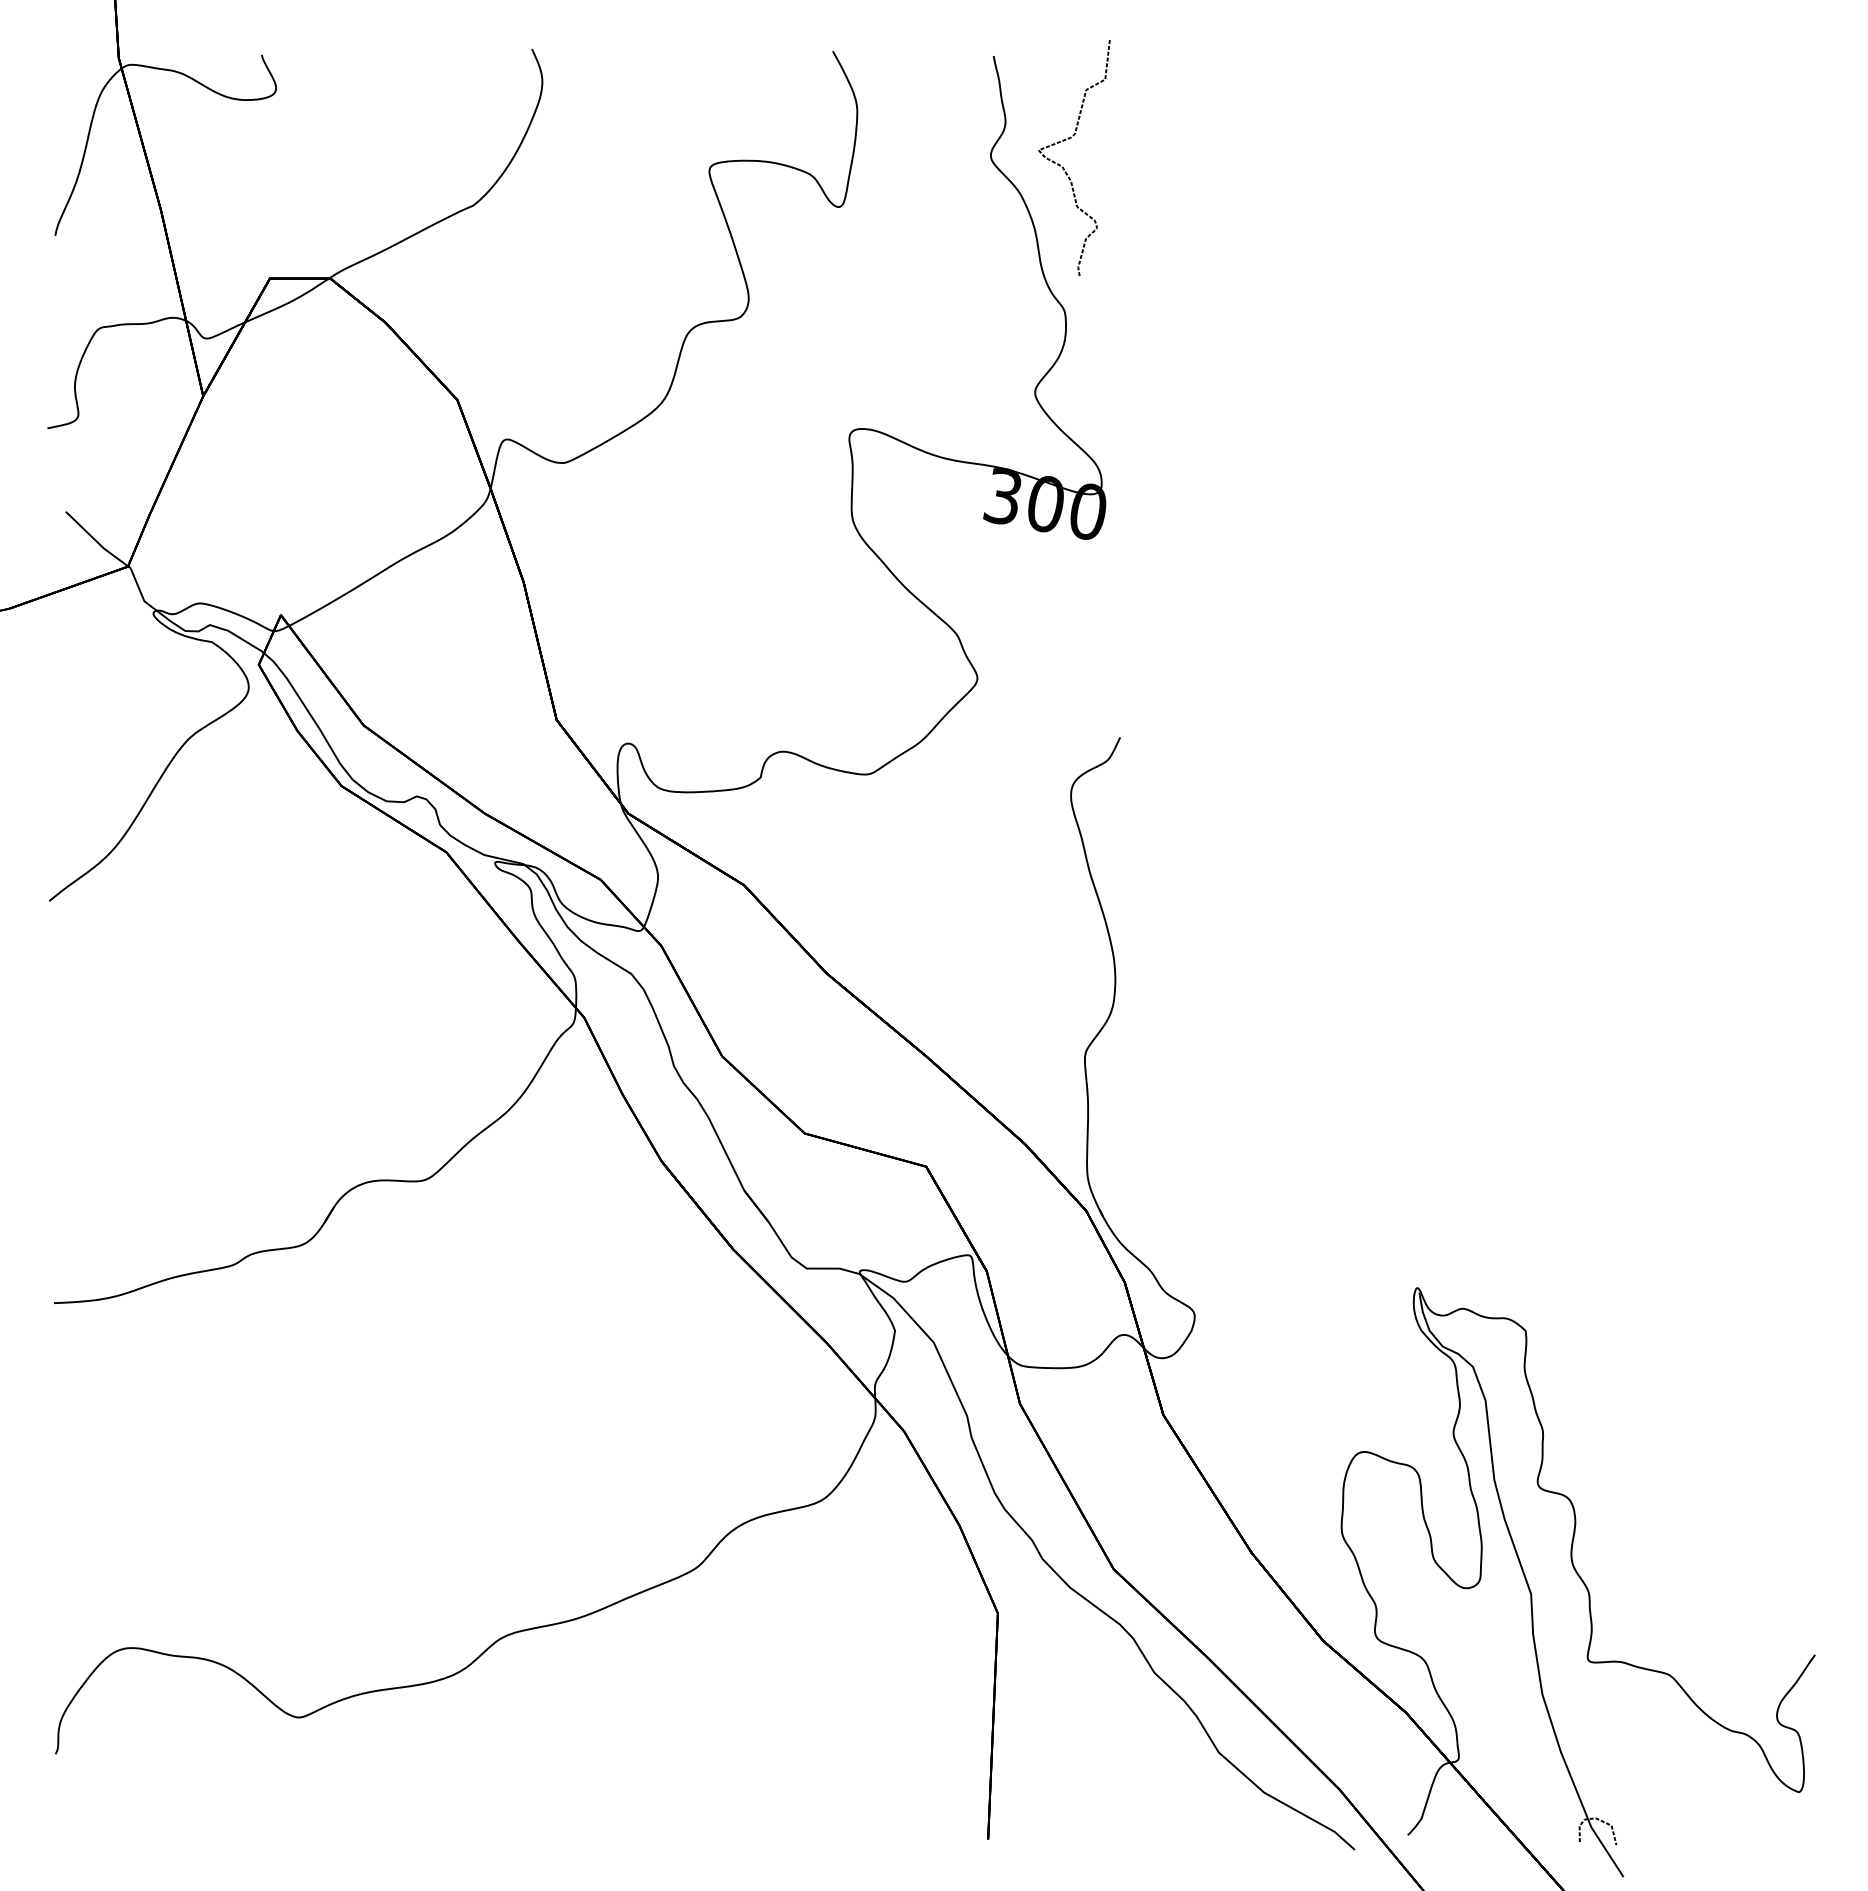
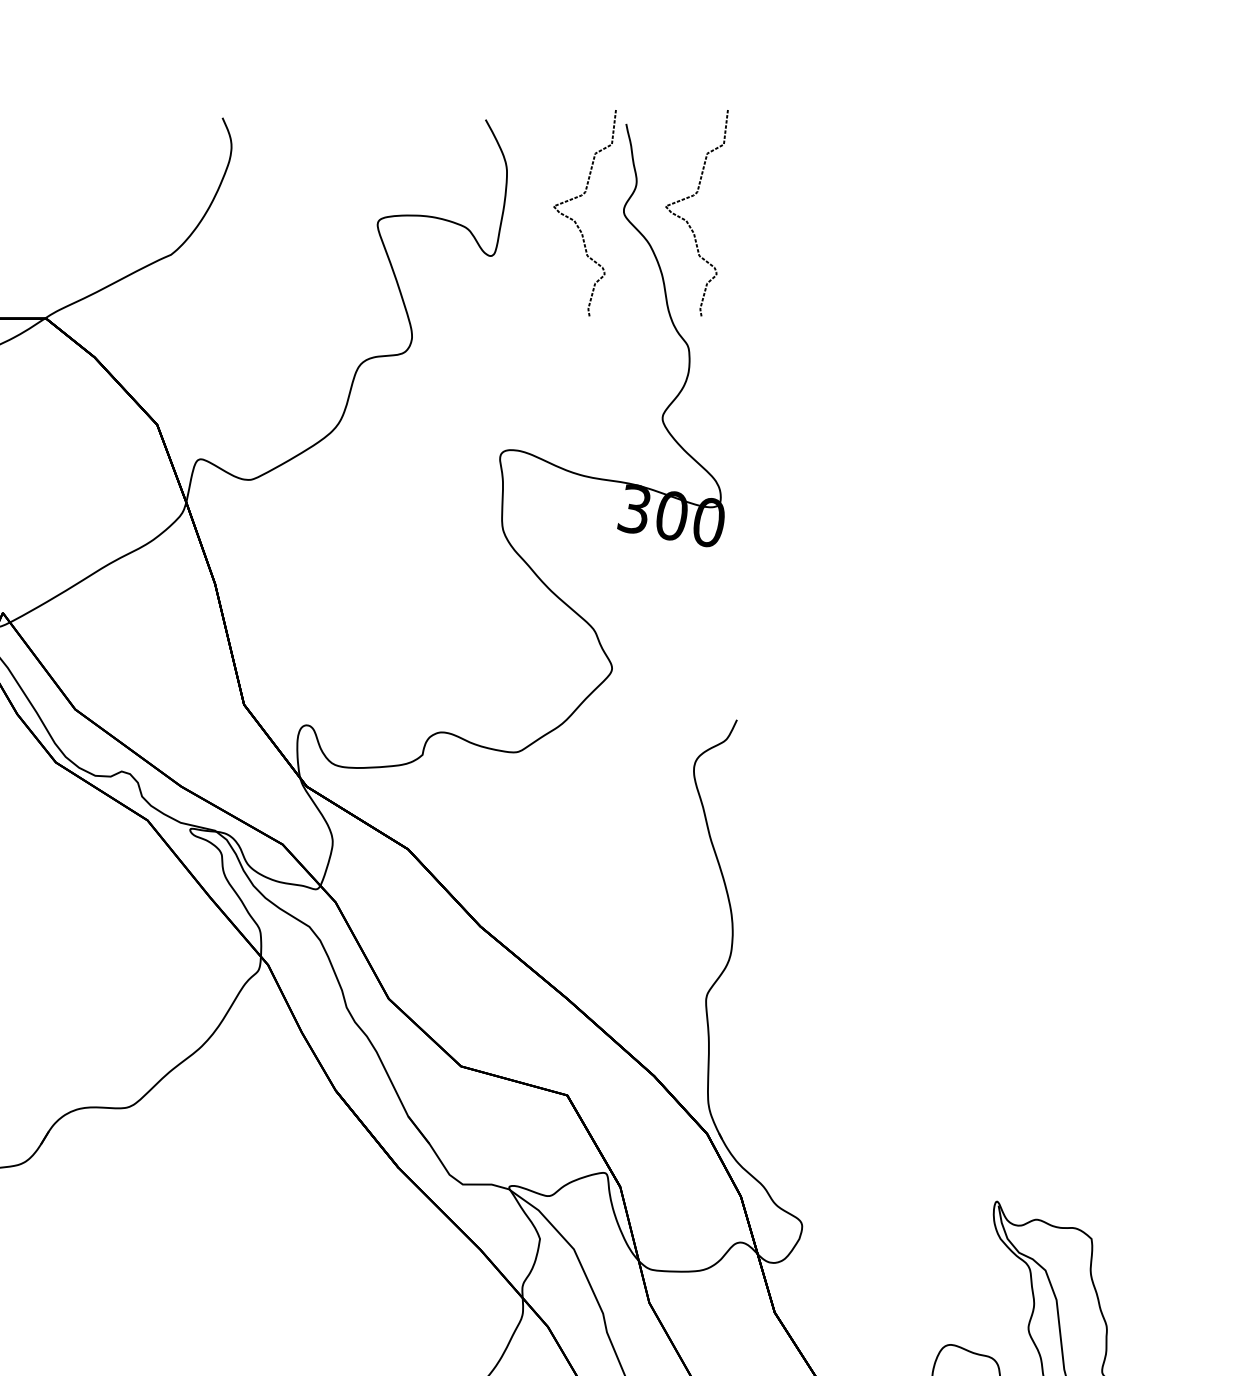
curve: (935, 166) -> (575, 220), added

